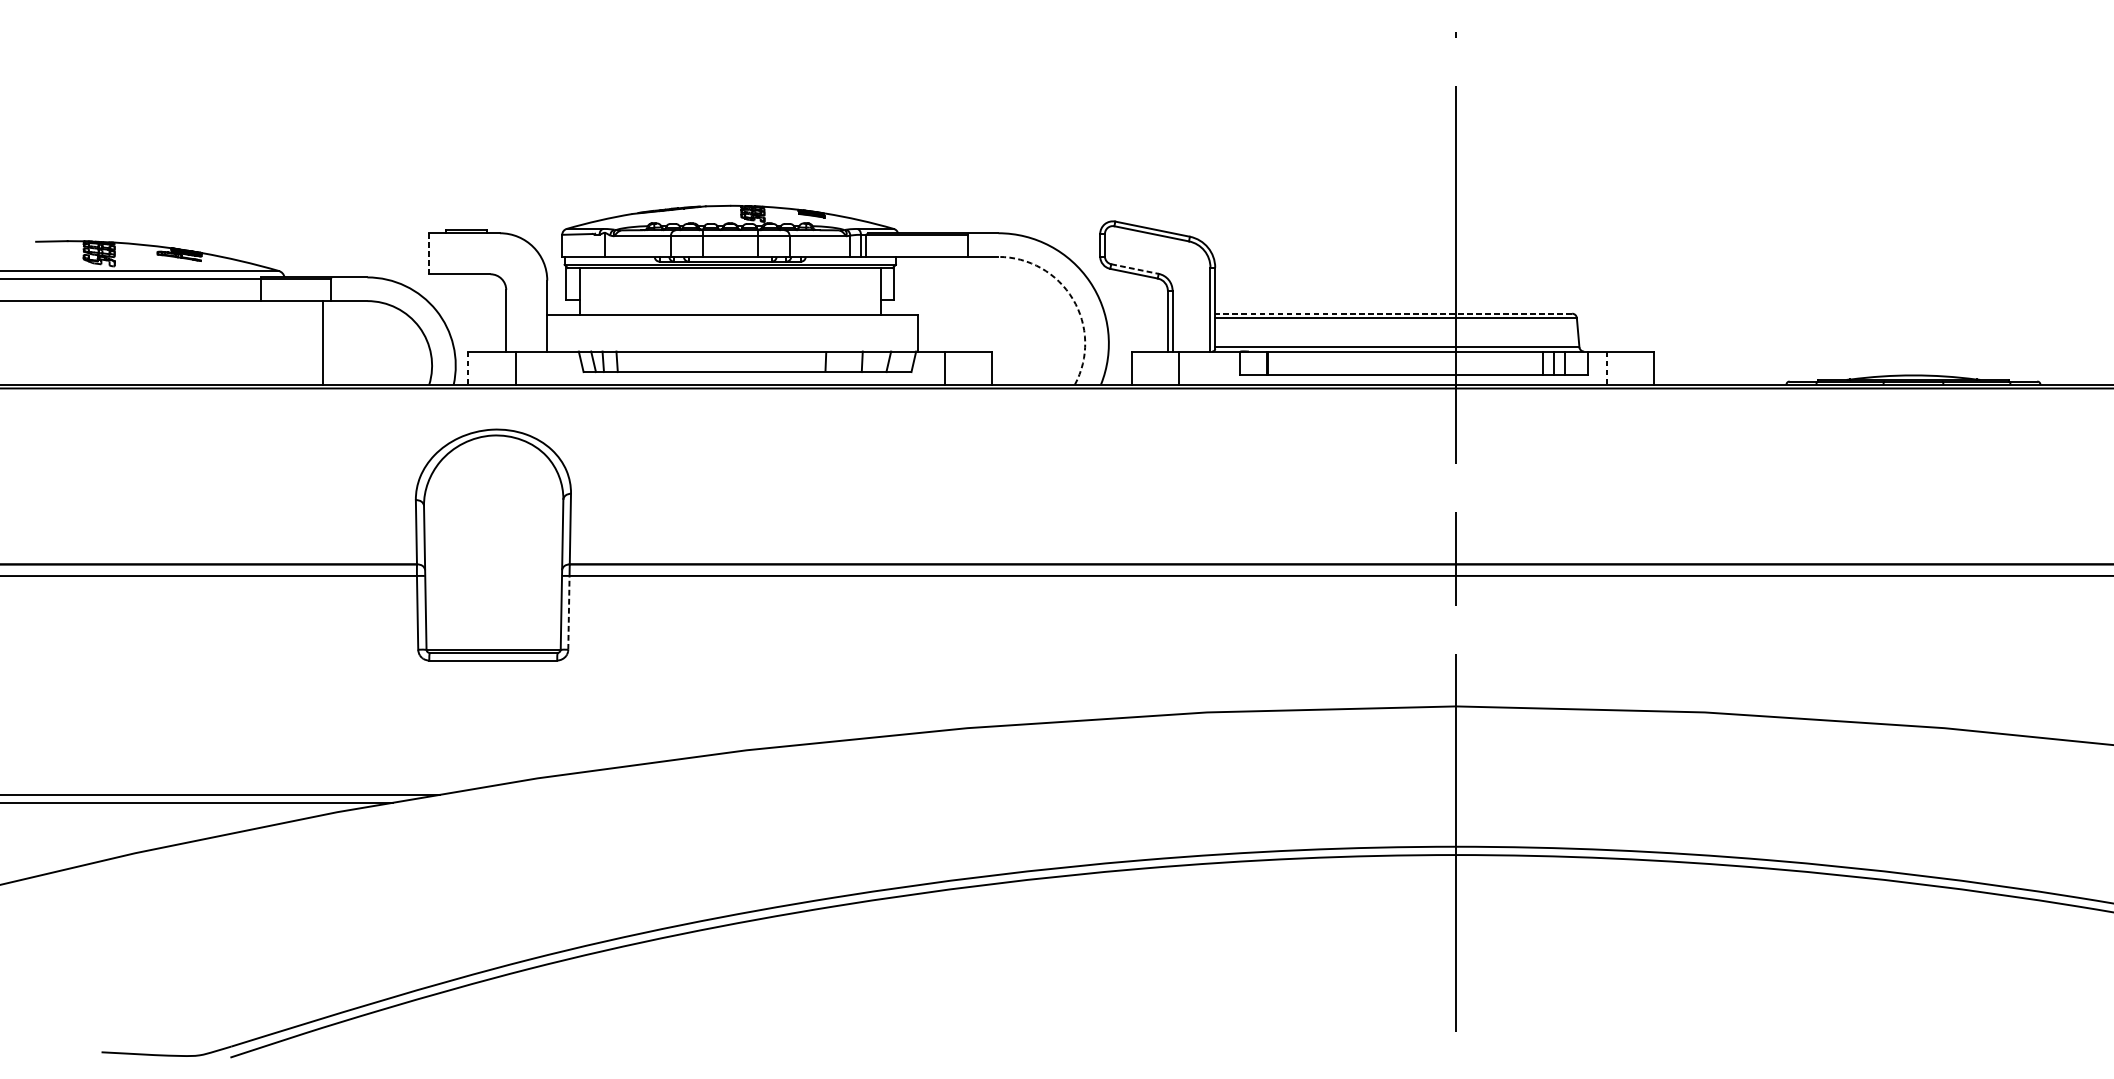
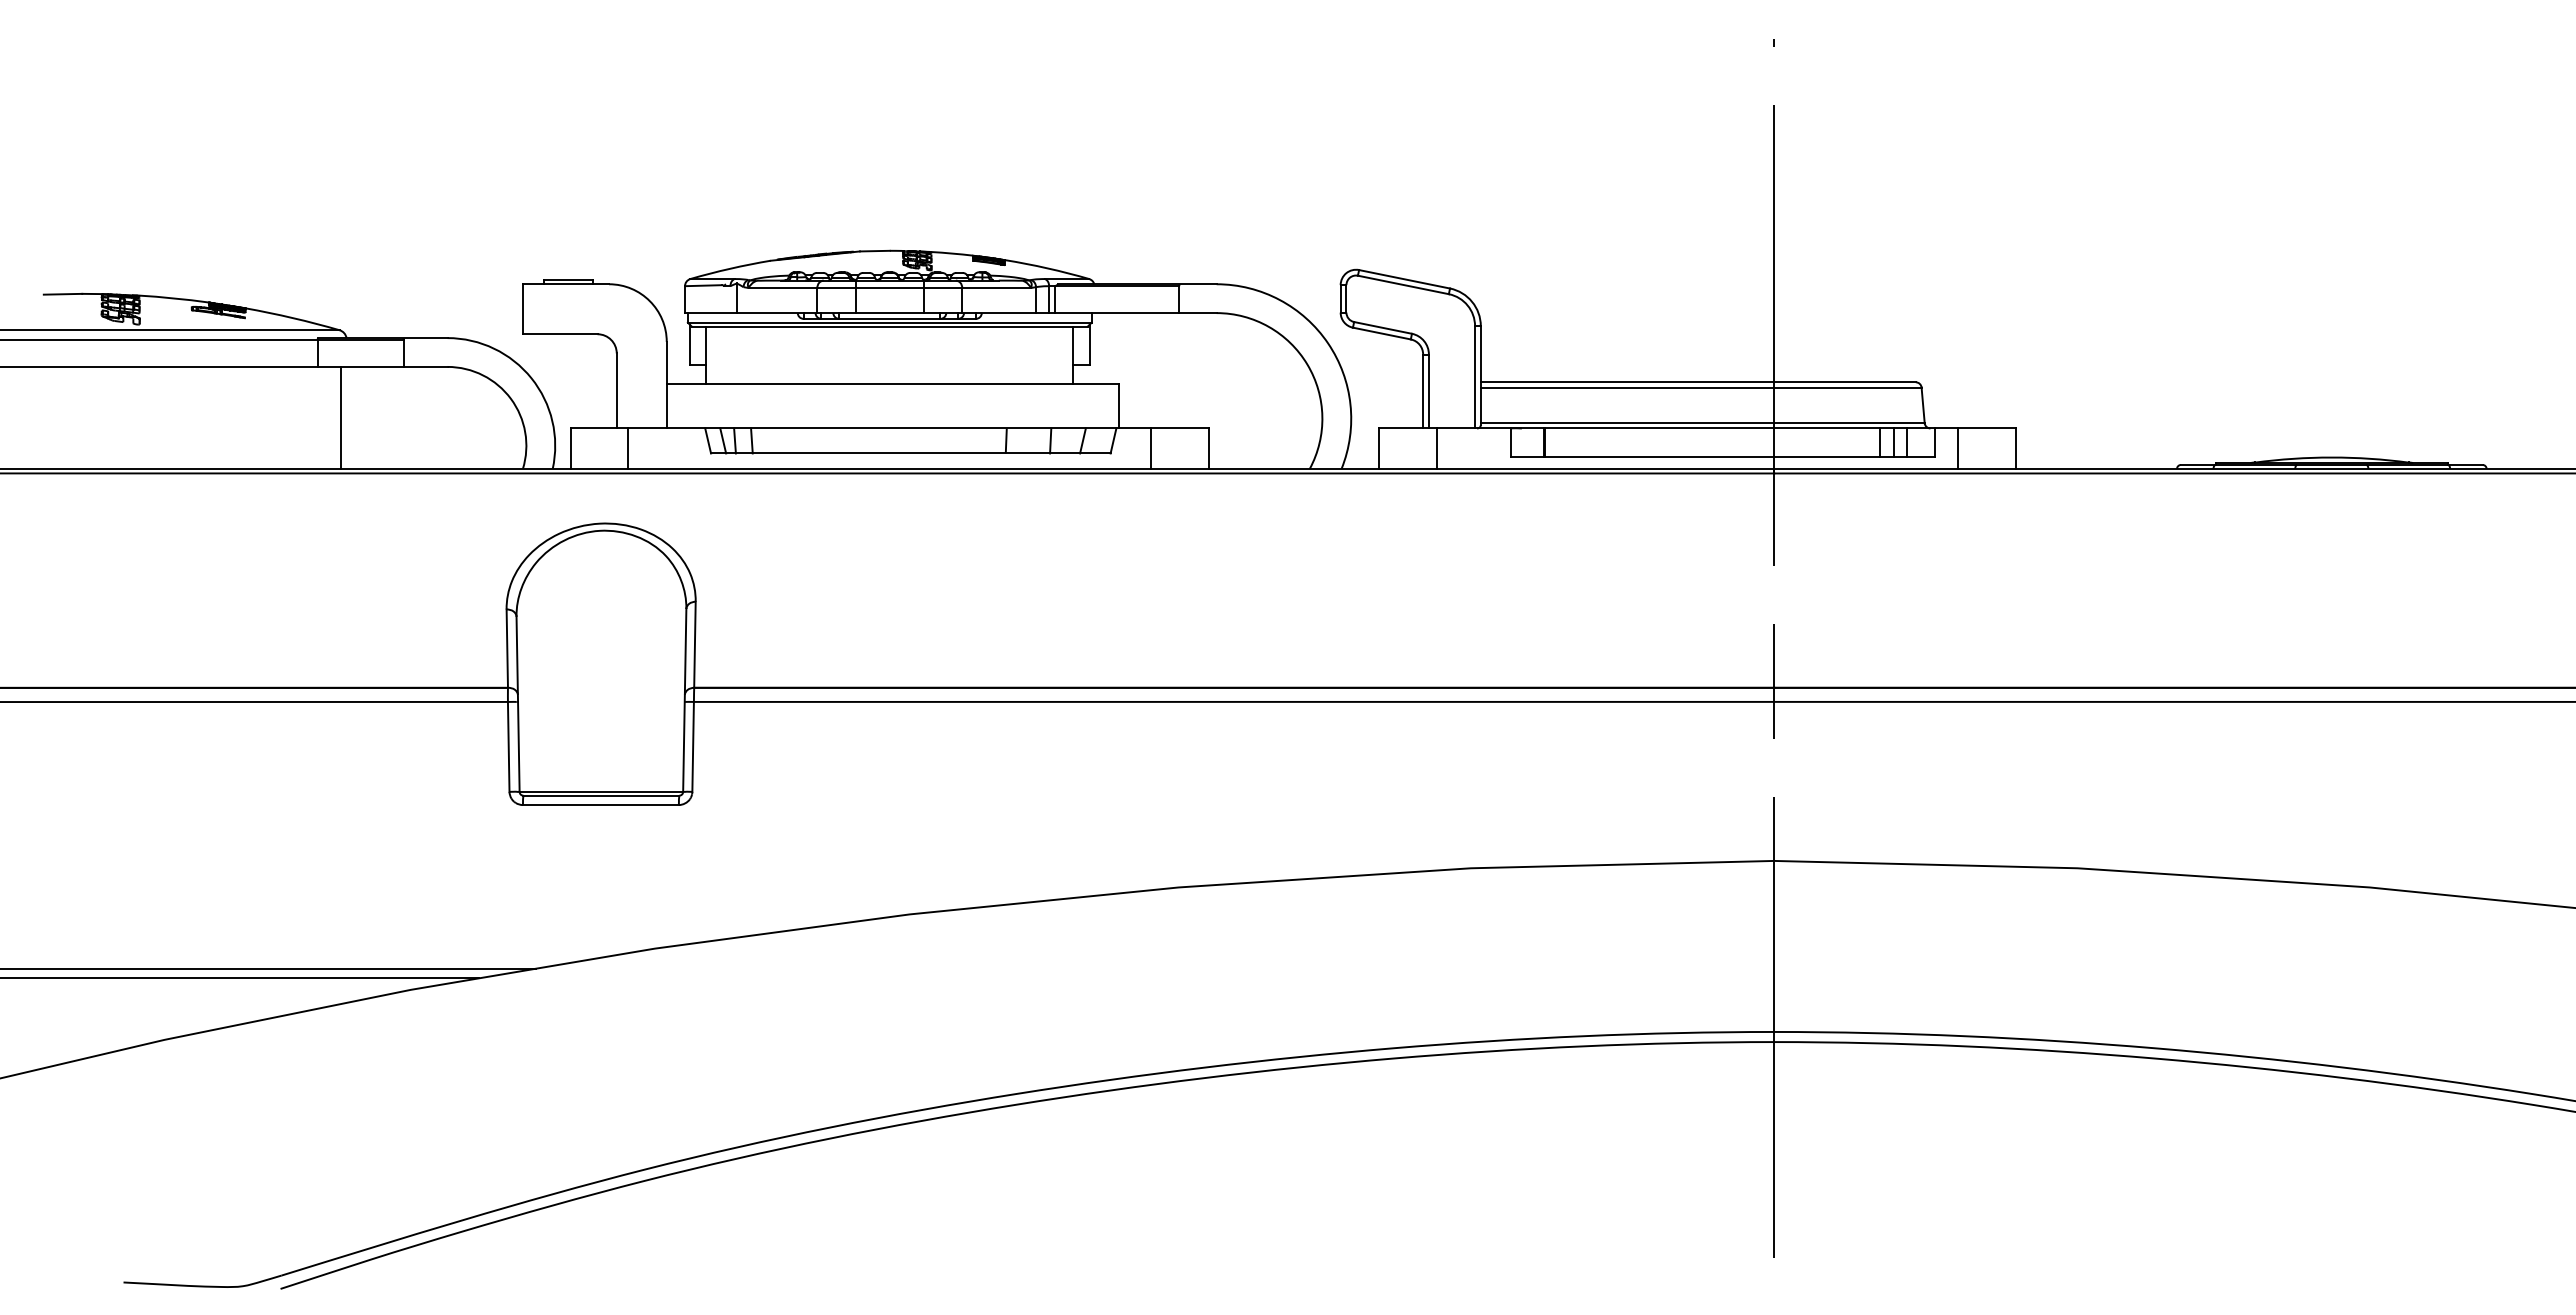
line: (428, 253) -> (522, 309), dashed -> solid
line: (1135, 268) -> (1383, 327), dashed -> solid
arc: (1072, 299) -> (1307, 364), dashed -> solid
line: (1393, 313) -> (1698, 382), dashed -> solid
line: (323, 342) -> (340, 417), moved
line: (468, 368) -> (570, 449), dashed -> solid
line: (1606, 368) -> (1957, 449), dashed -> solid
line: (569, 612) -> (693, 746), dashed -> solid

